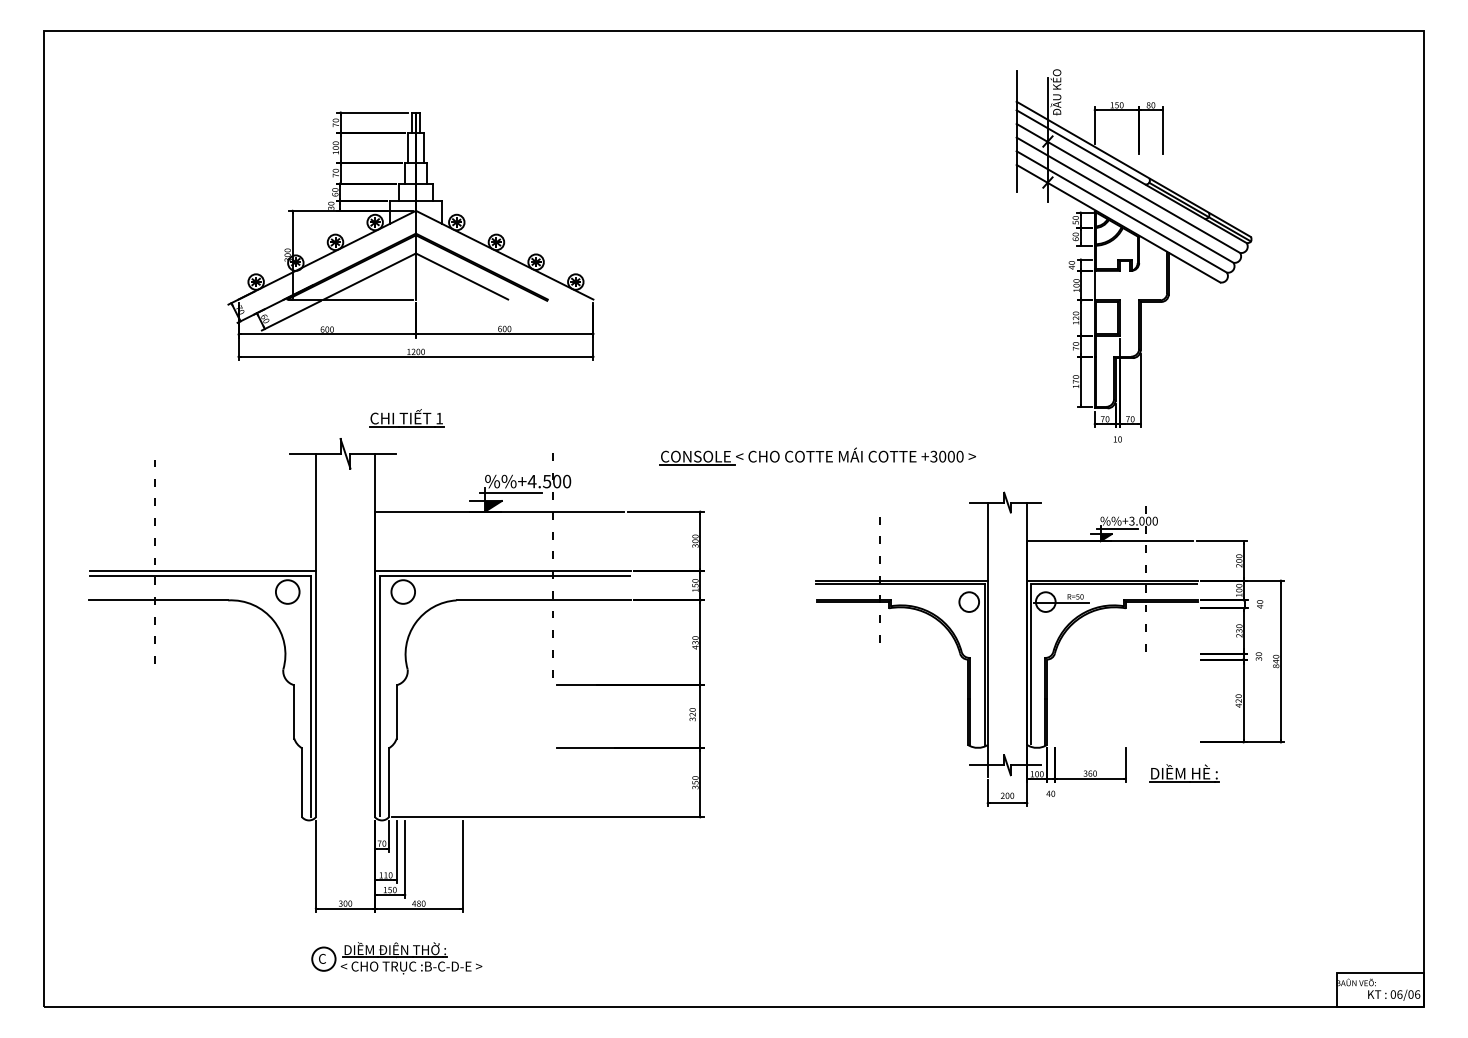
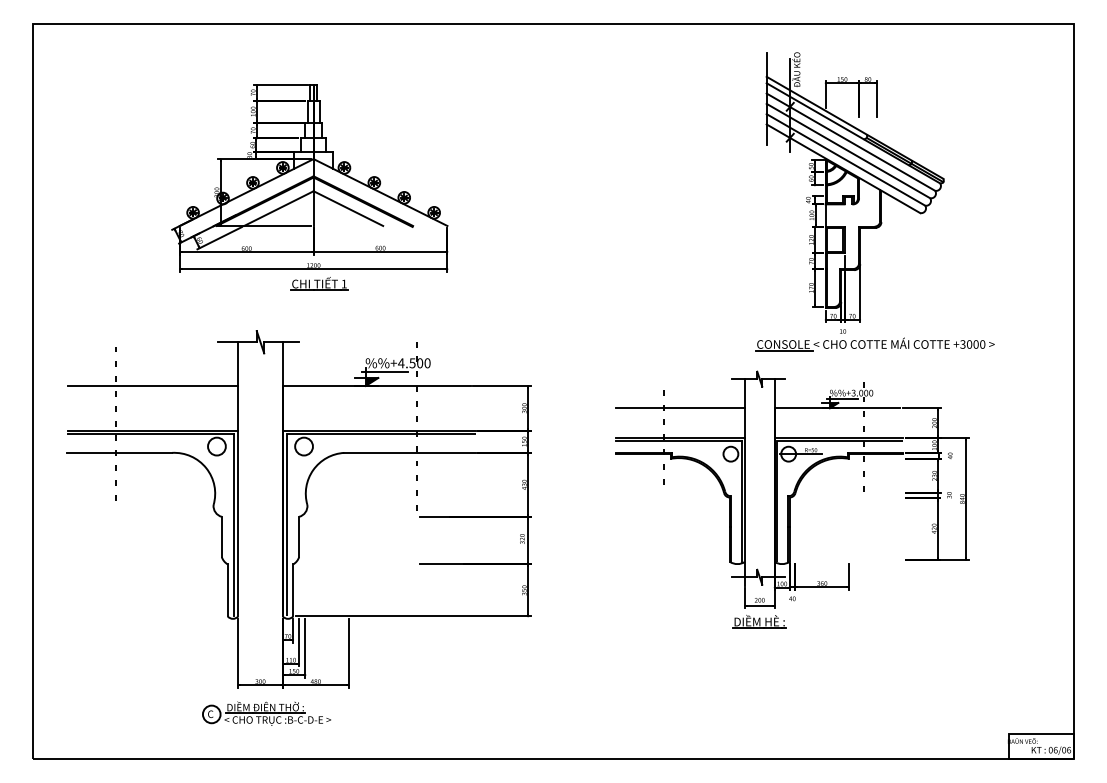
part: (406, 418) -> (319, 284), moved
part: (817, 456) -> (875, 344), moved
line: (202, 511) -> (152, 385), added
line: (901, 541) -> (679, 408), added
part: (1184, 773) -> (759, 621), moved
part: (396, 958) -> (266, 713), moved

